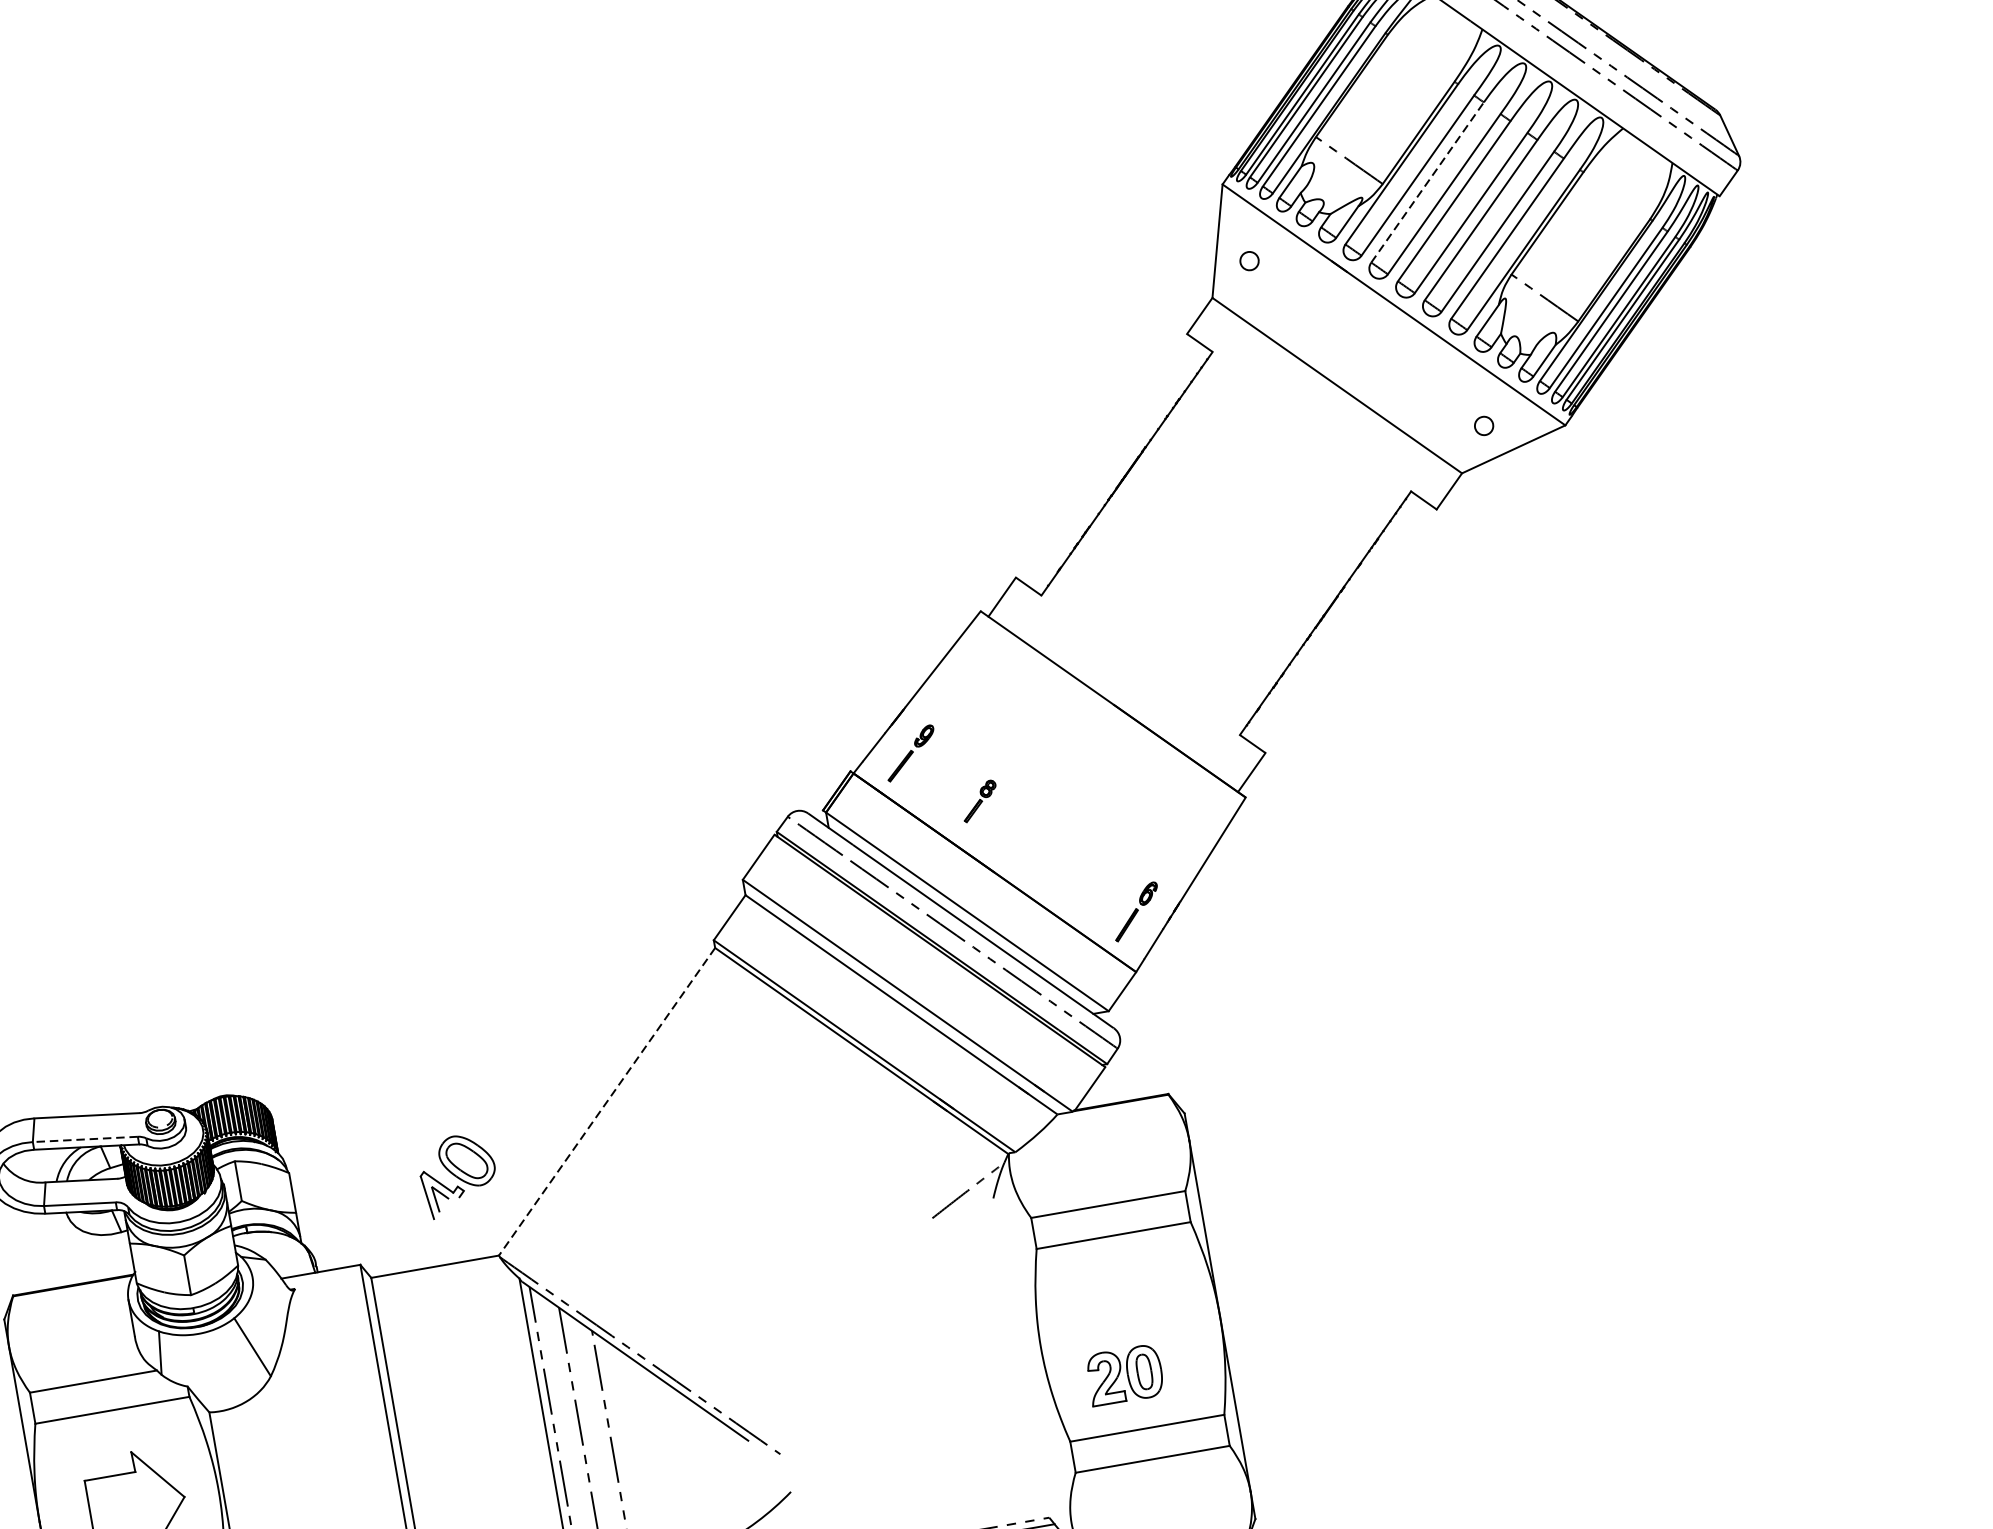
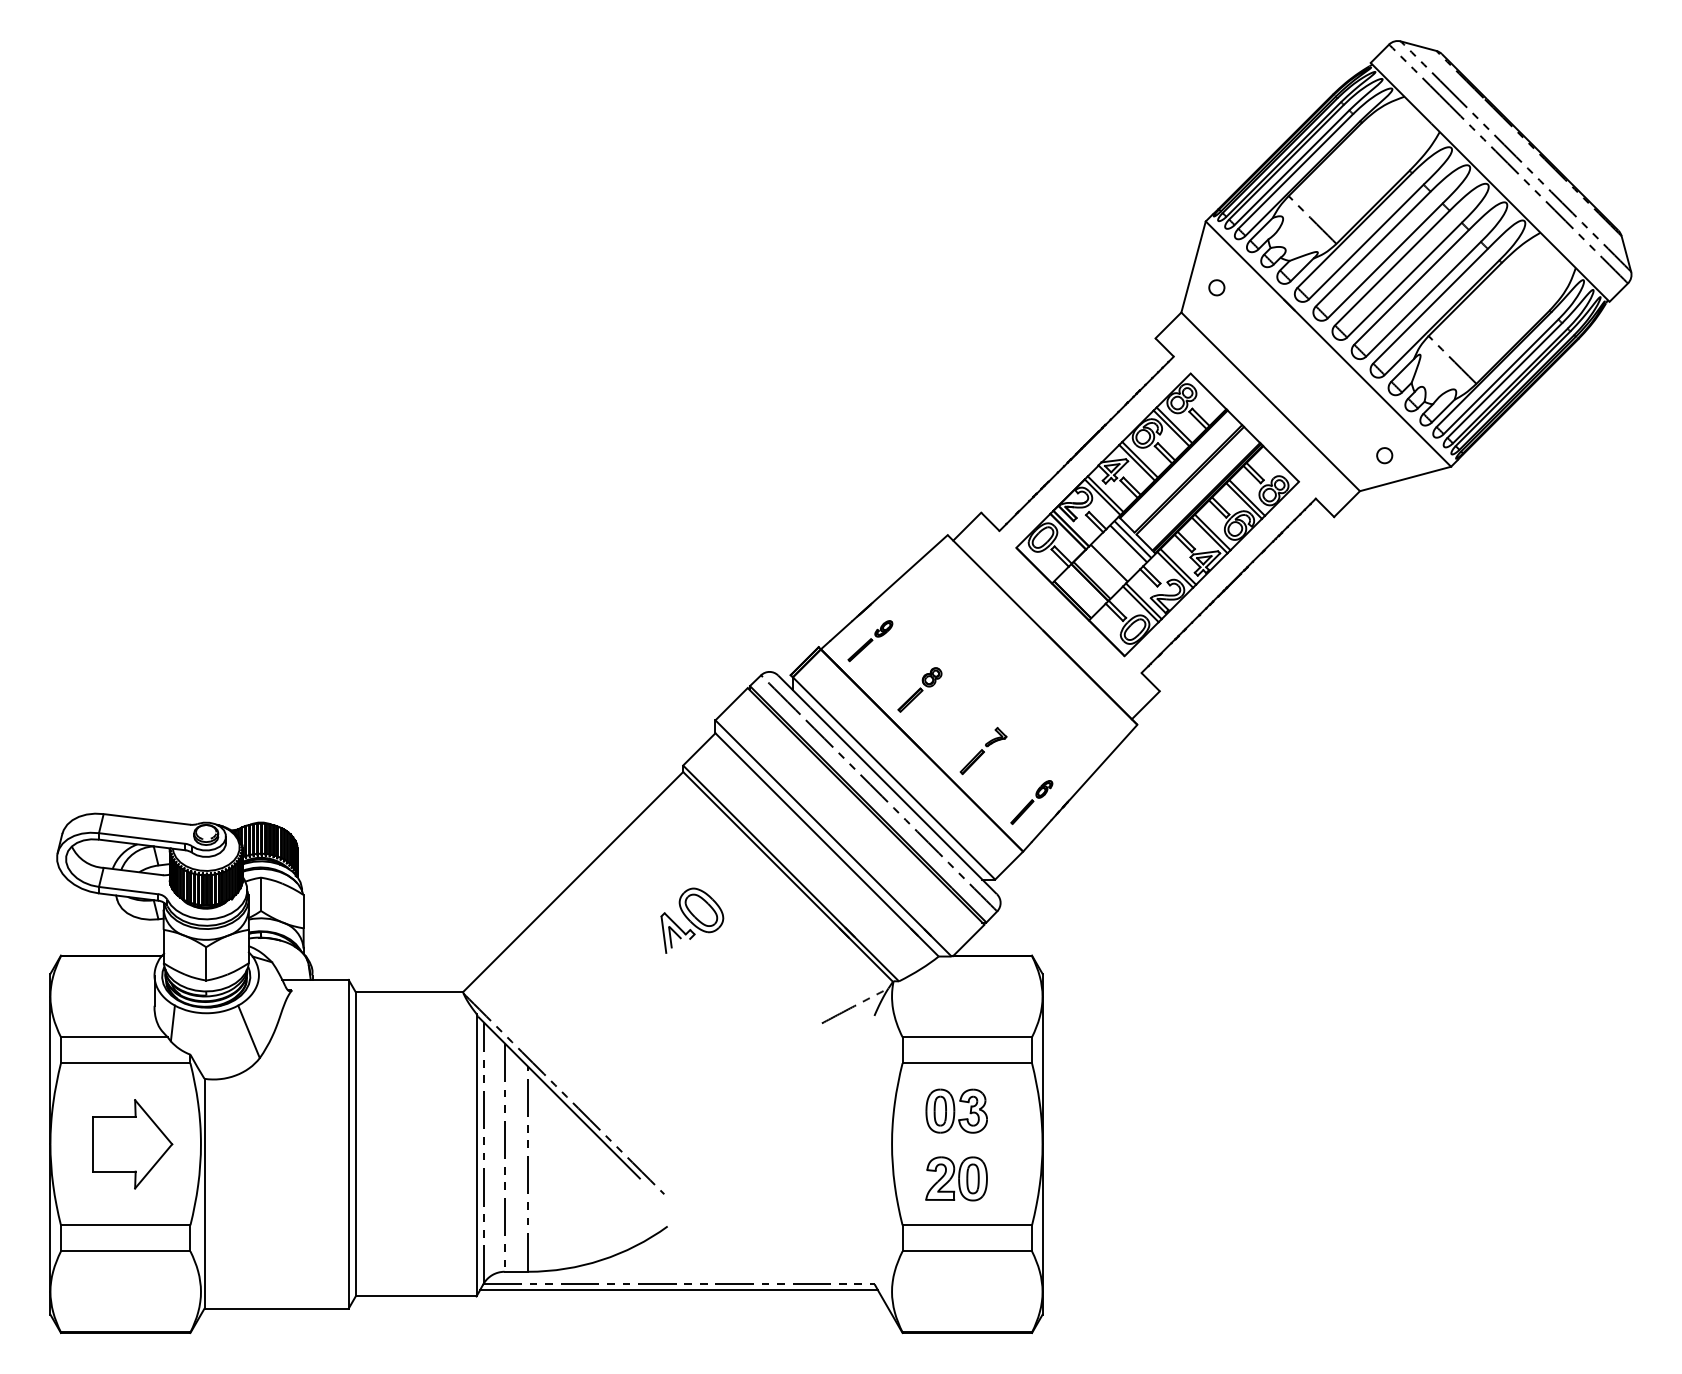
line: (1427, 181) -> (1373, 248), dashed -> solid
part: (1225, 543) -> (1157, 514), added
part: (979, 800) -> (919, 689), size x1.43
part: (1068, 861) -> (983, 751), added
line: (607, 1102) -> (573, 882), dashed -> solid
line: (85, 1139) -> (142, 838), dashed -> solid
part: (458, 1174) -> (692, 920), moved
part: (1110, 1293) -> (956, 1110), added

